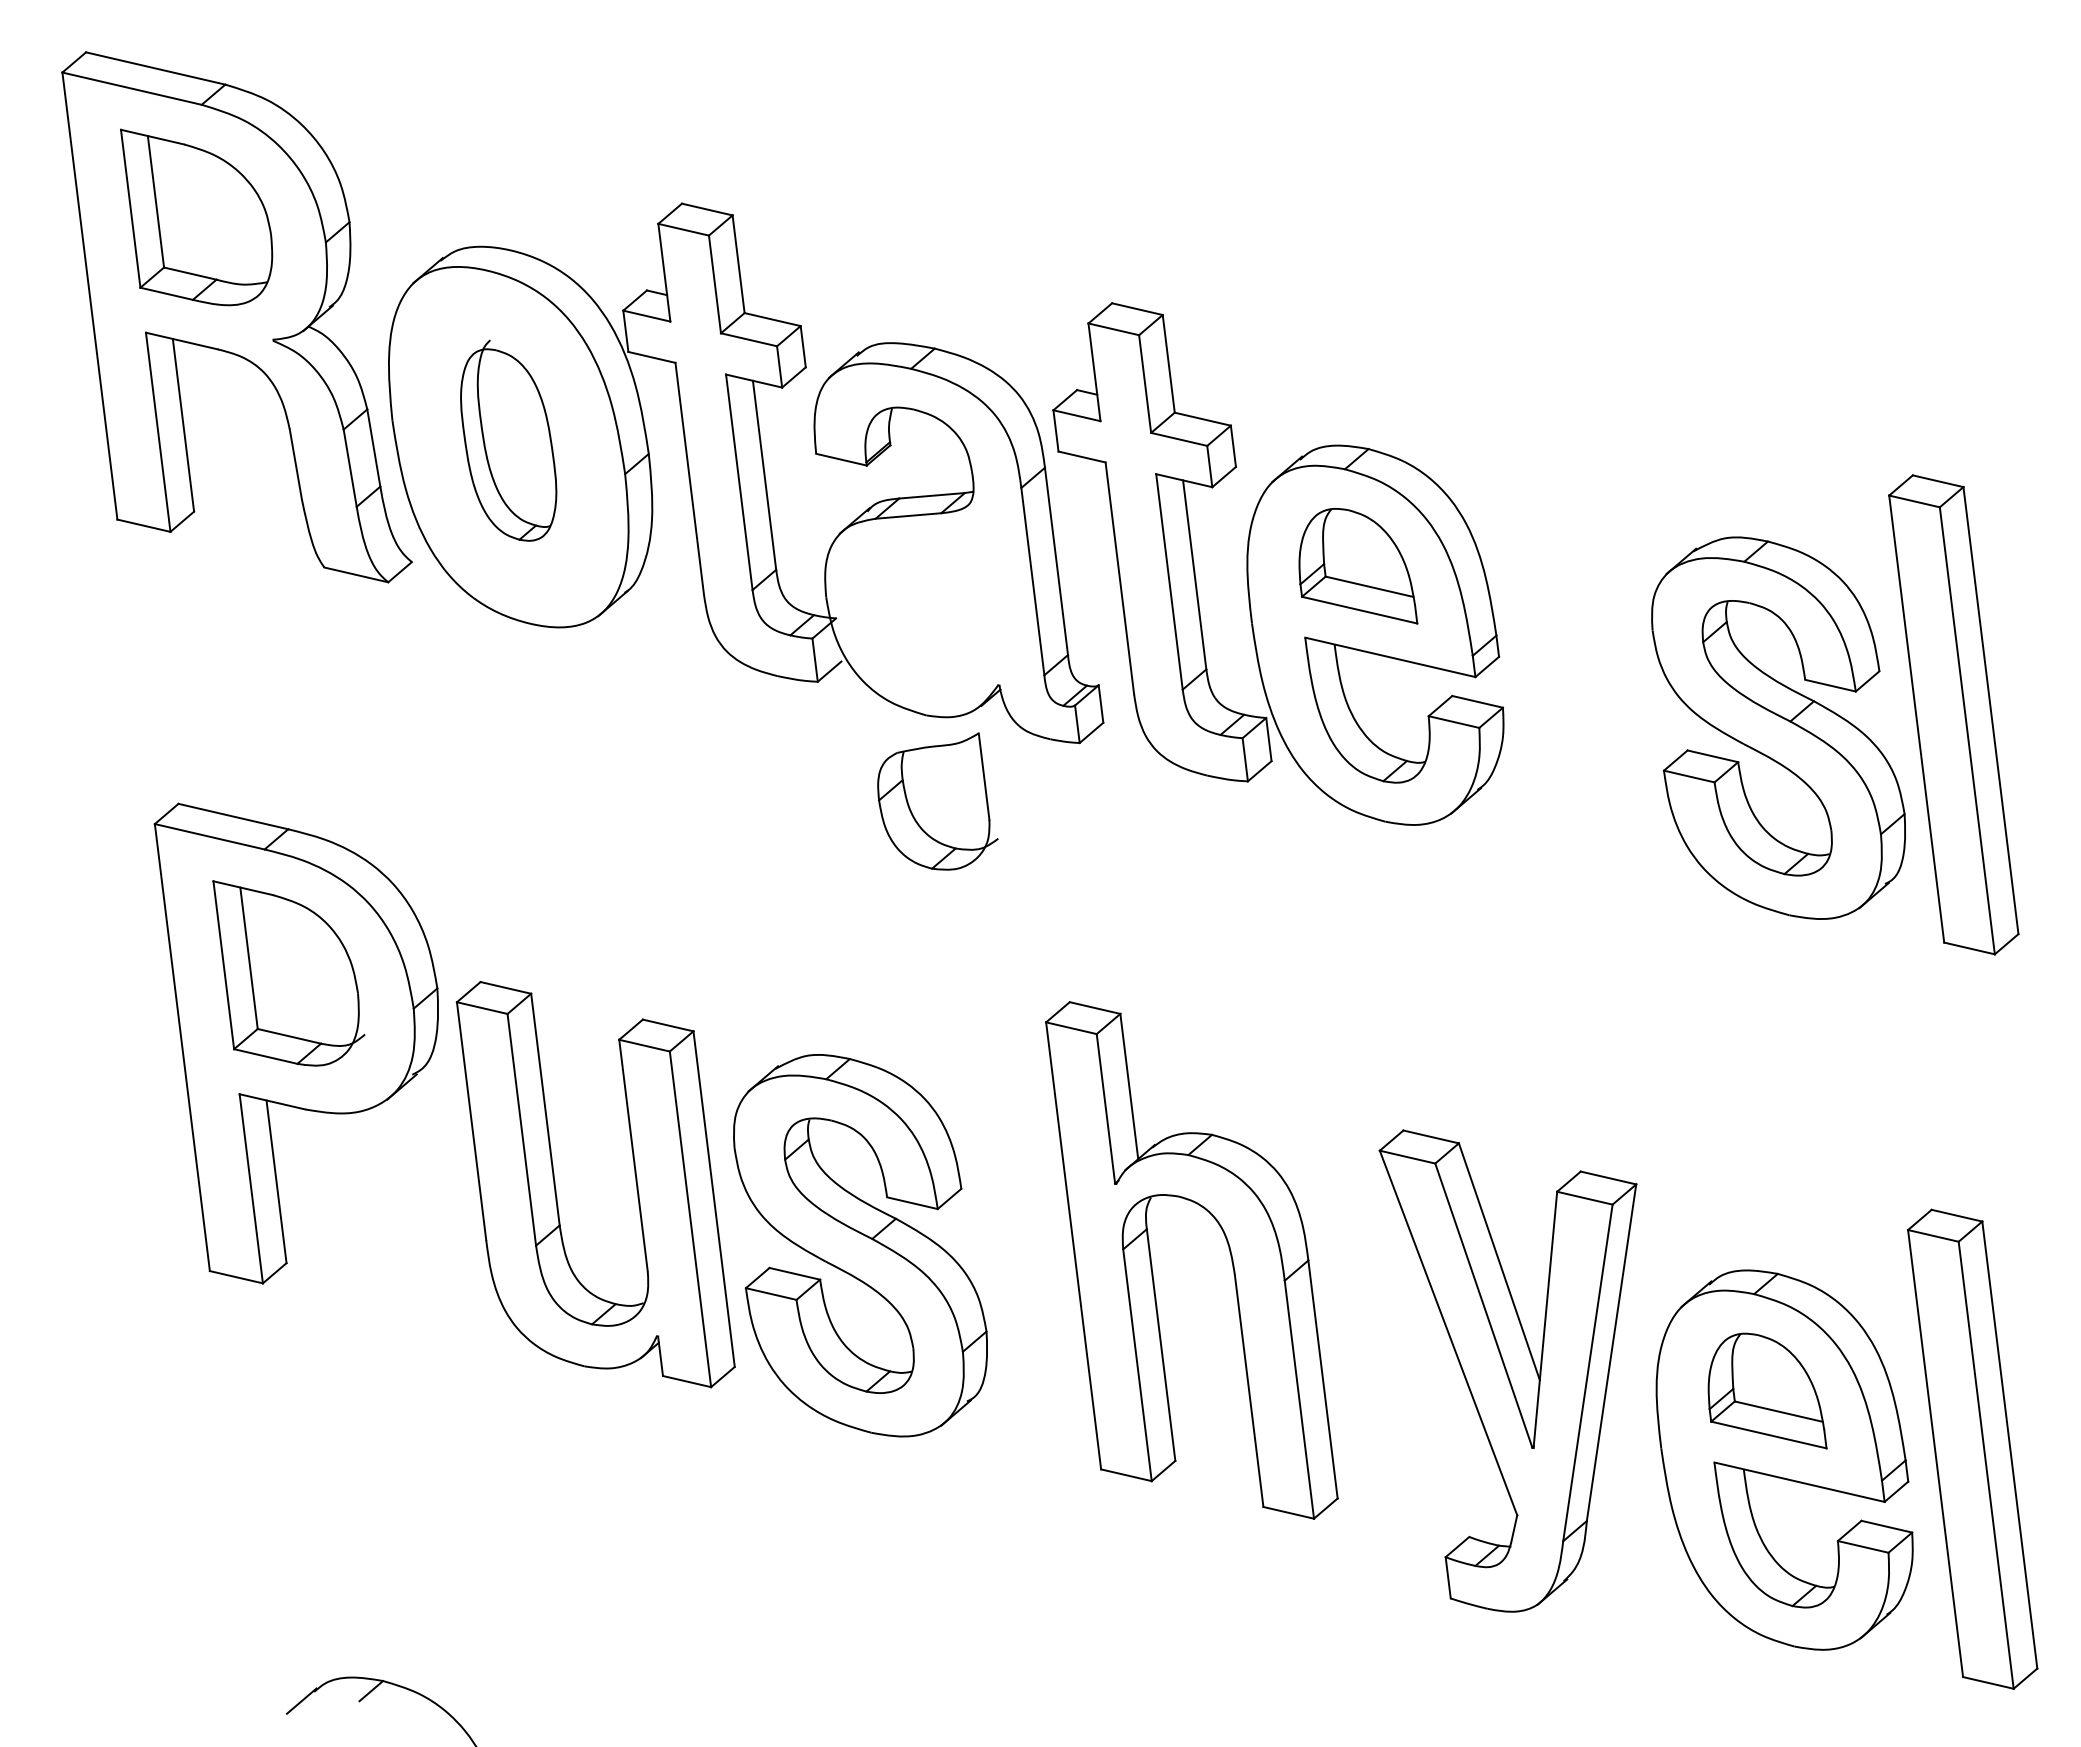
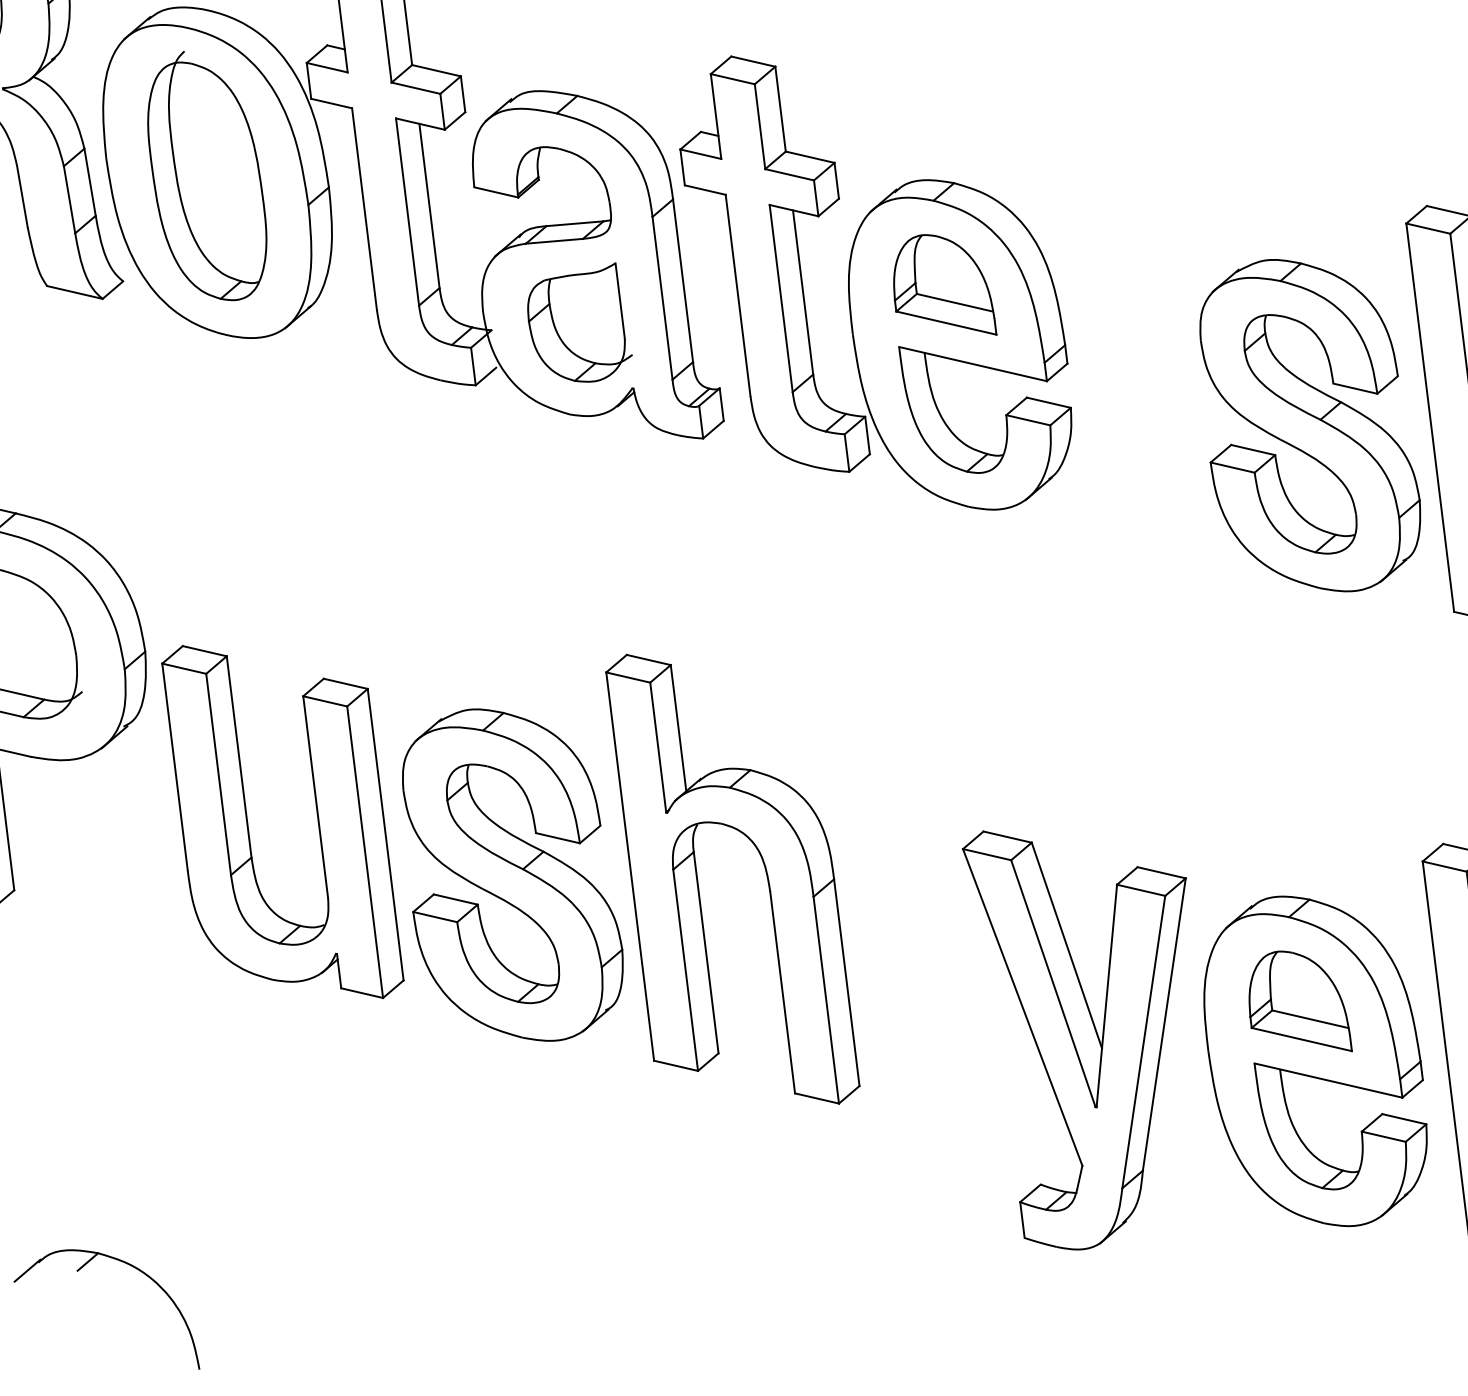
part: (508, 440) -> (207, 175), size x1.43
part: (937, 801) -> (579, 322), moved
part: (1229, 1252) -> (765, 872), moved
part: (1507, 1370) -> (1073, 1039), moved

